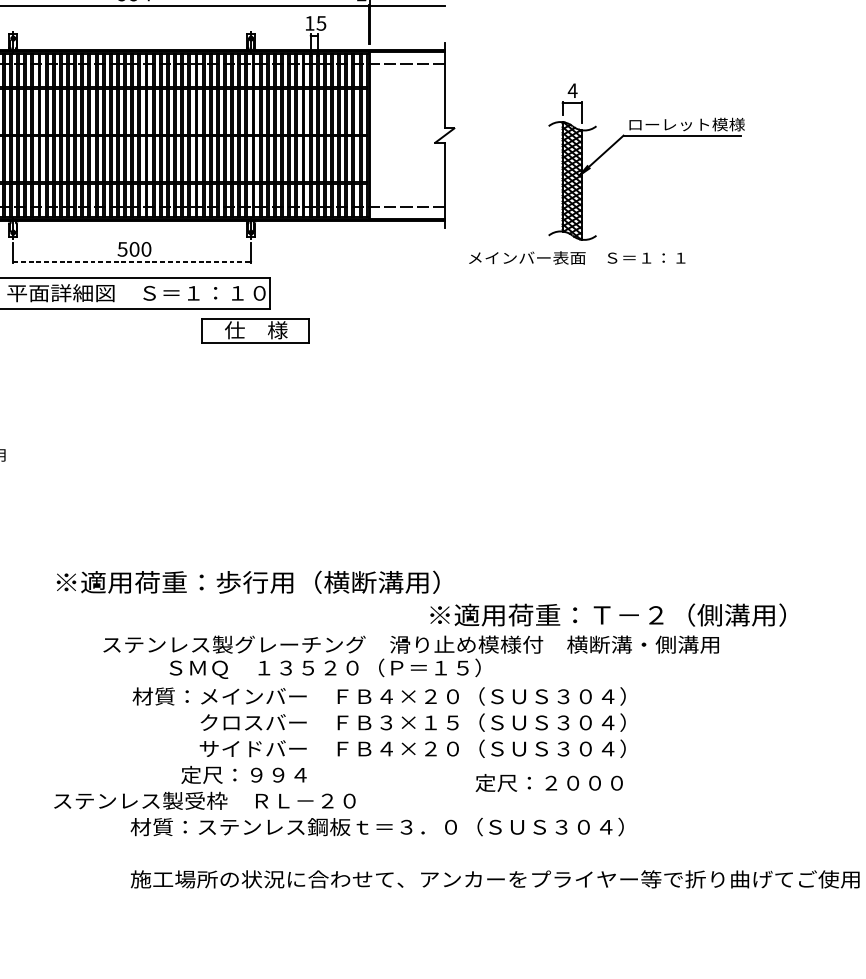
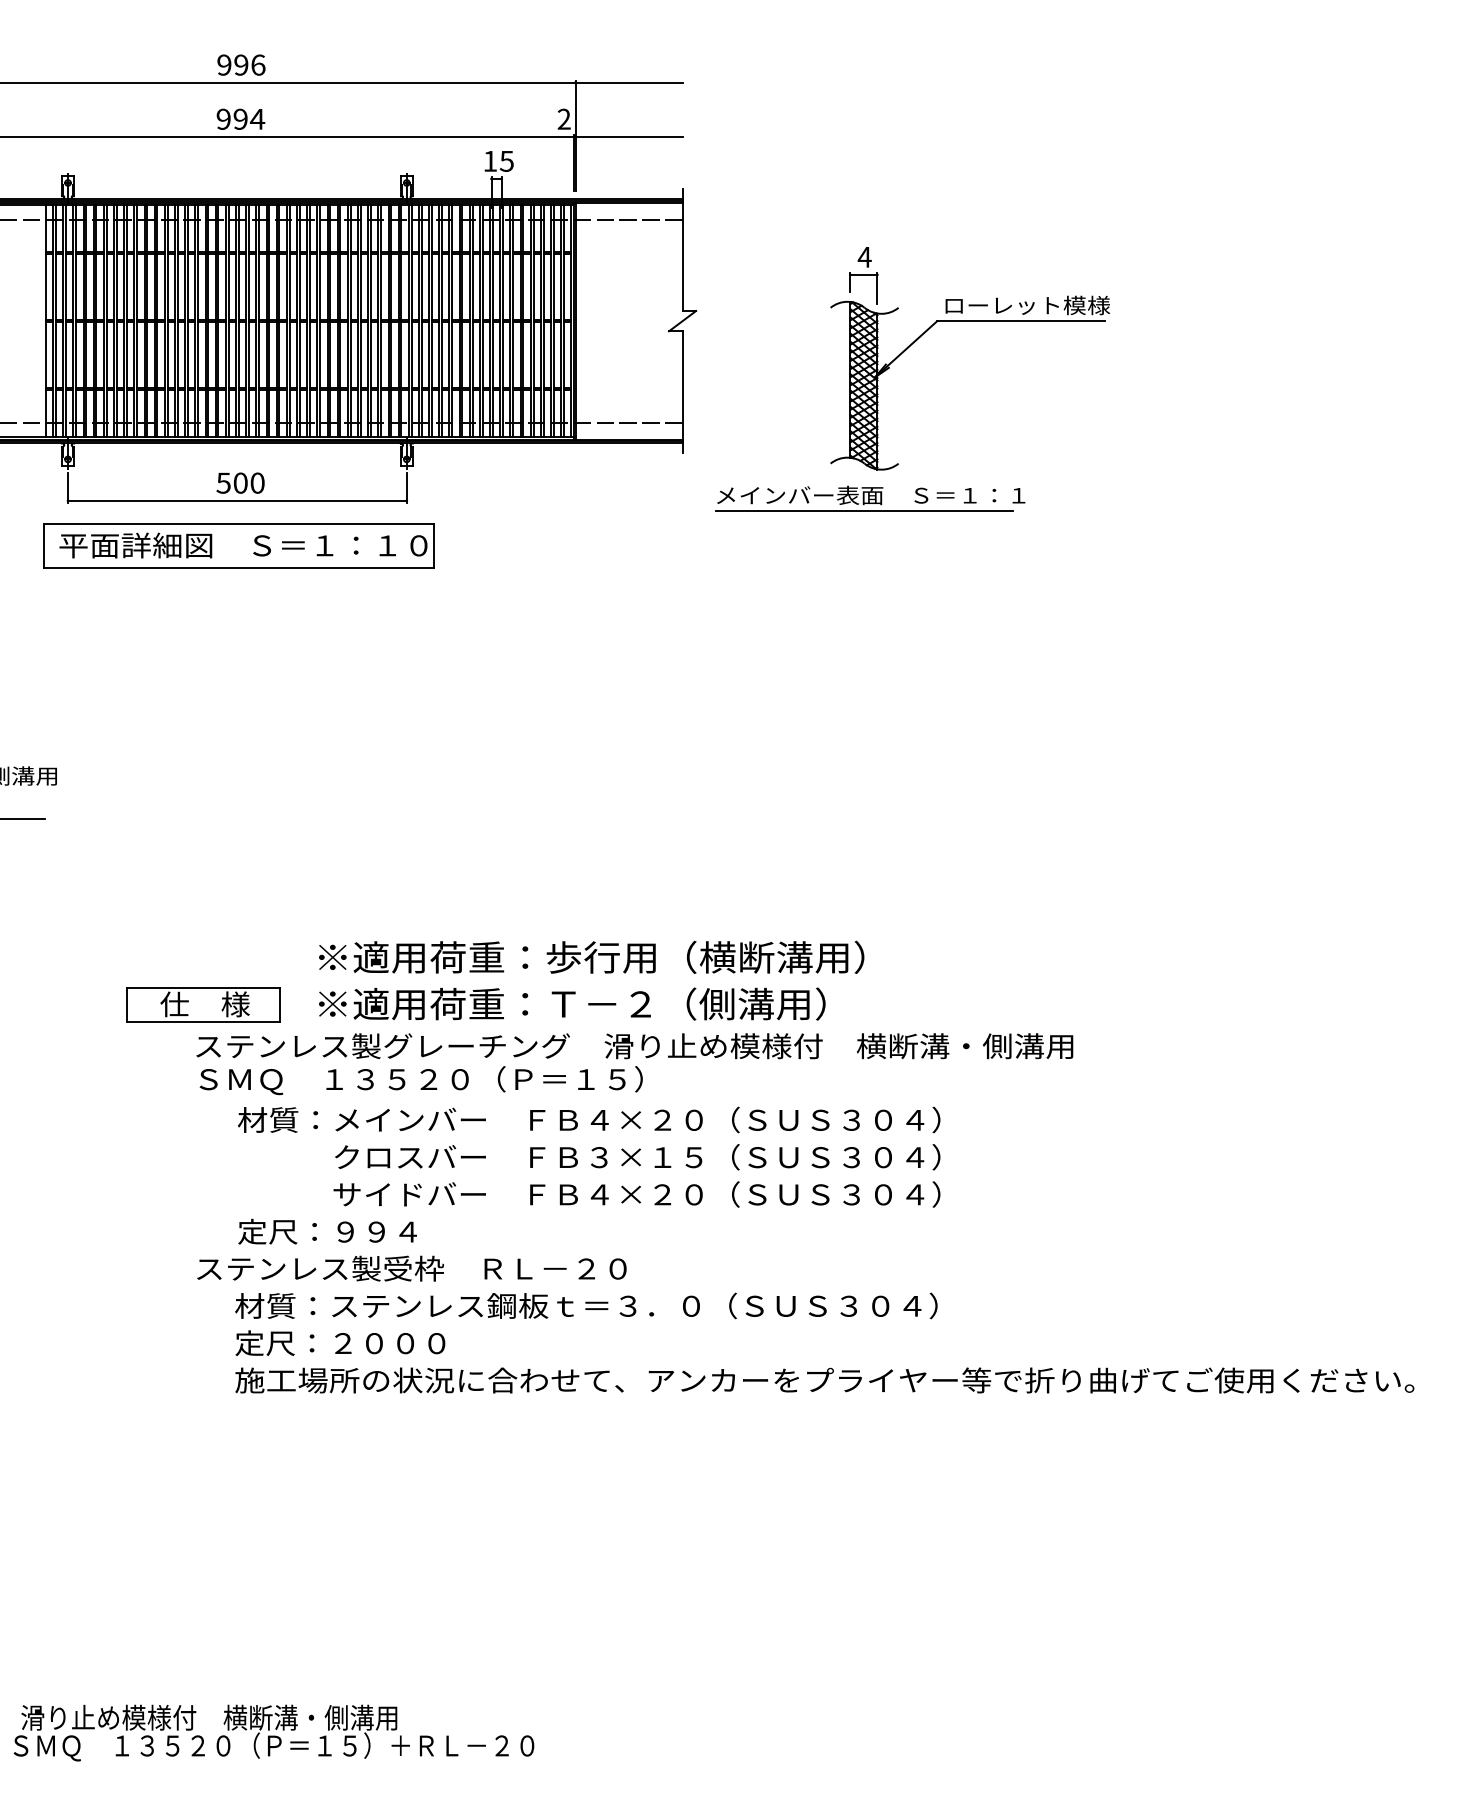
line: (132, 261) -> (237, 500), dashed -> solid
line: (572, 268) -> (864, 510), added
part: (255, 330) -> (203, 1004), moved
text: (248, 581) -> (591, 956), moved
text: (608, 614) -> (572, 1003), moved
text: (324, 668) -> (420, 1080), moved
text: (243, 774) -> (327, 1231), moved
text: (549, 782) -> (340, 1342), moved
text: (204, 800) -> (411, 1268), moved

